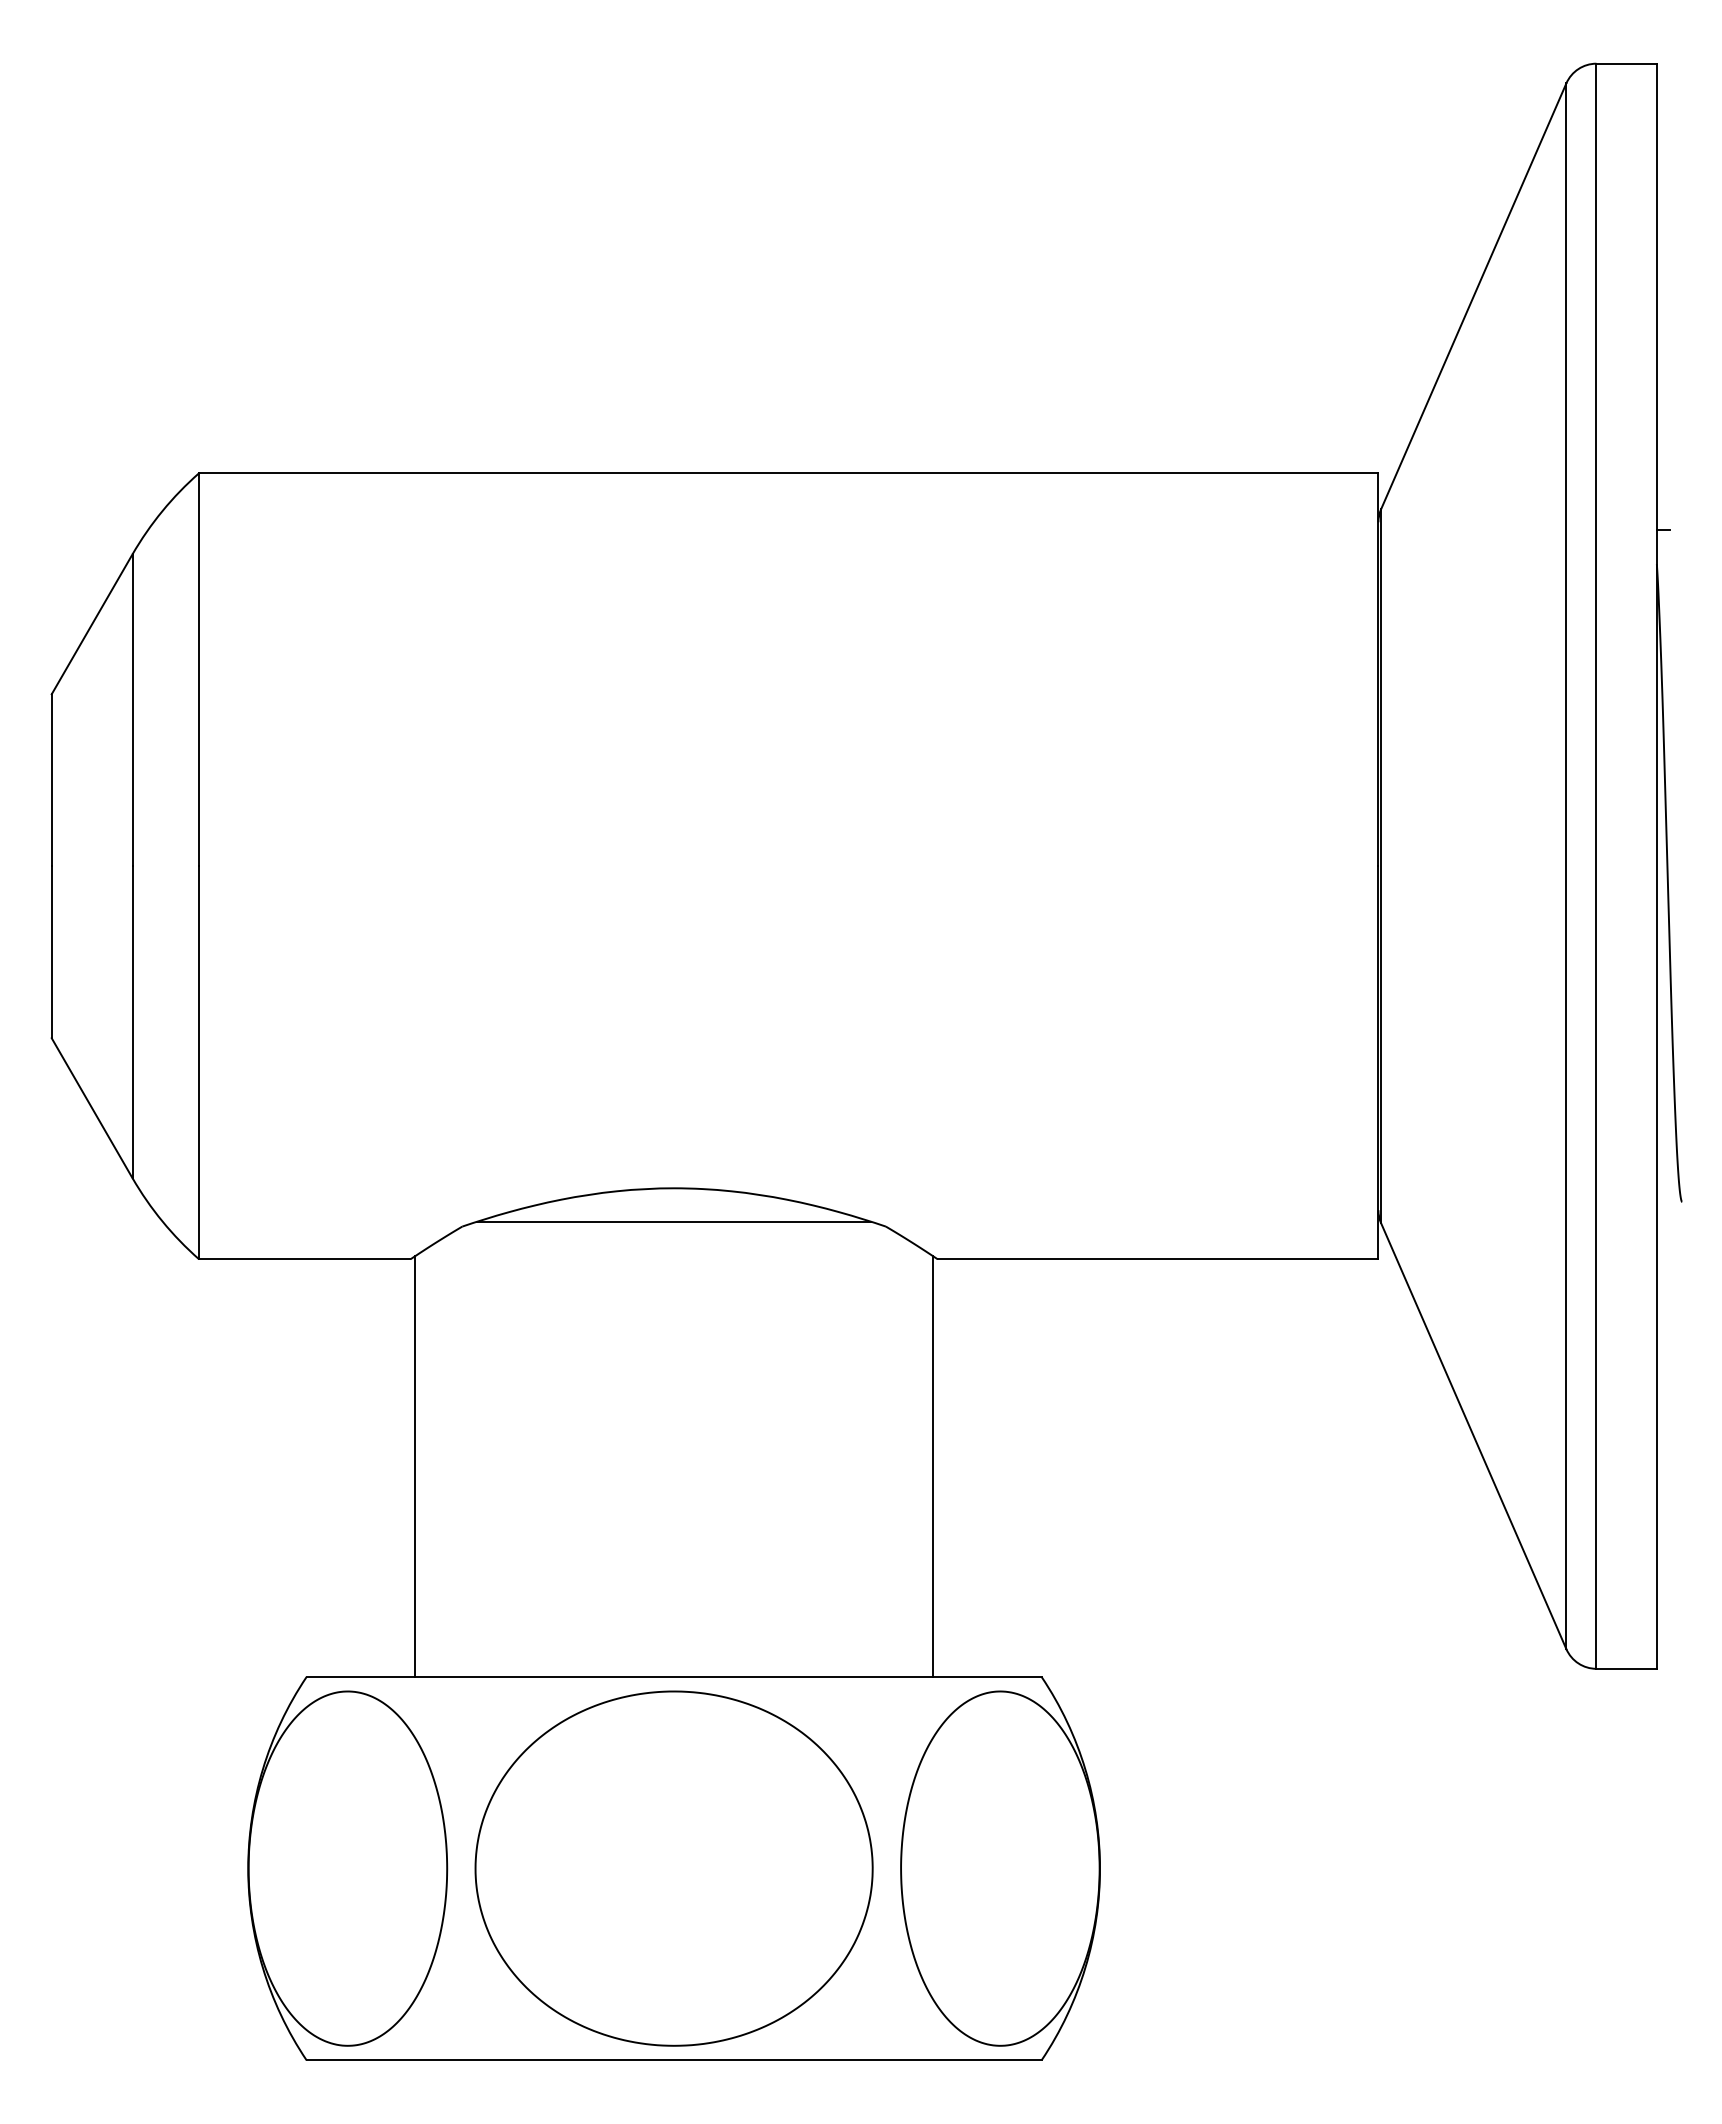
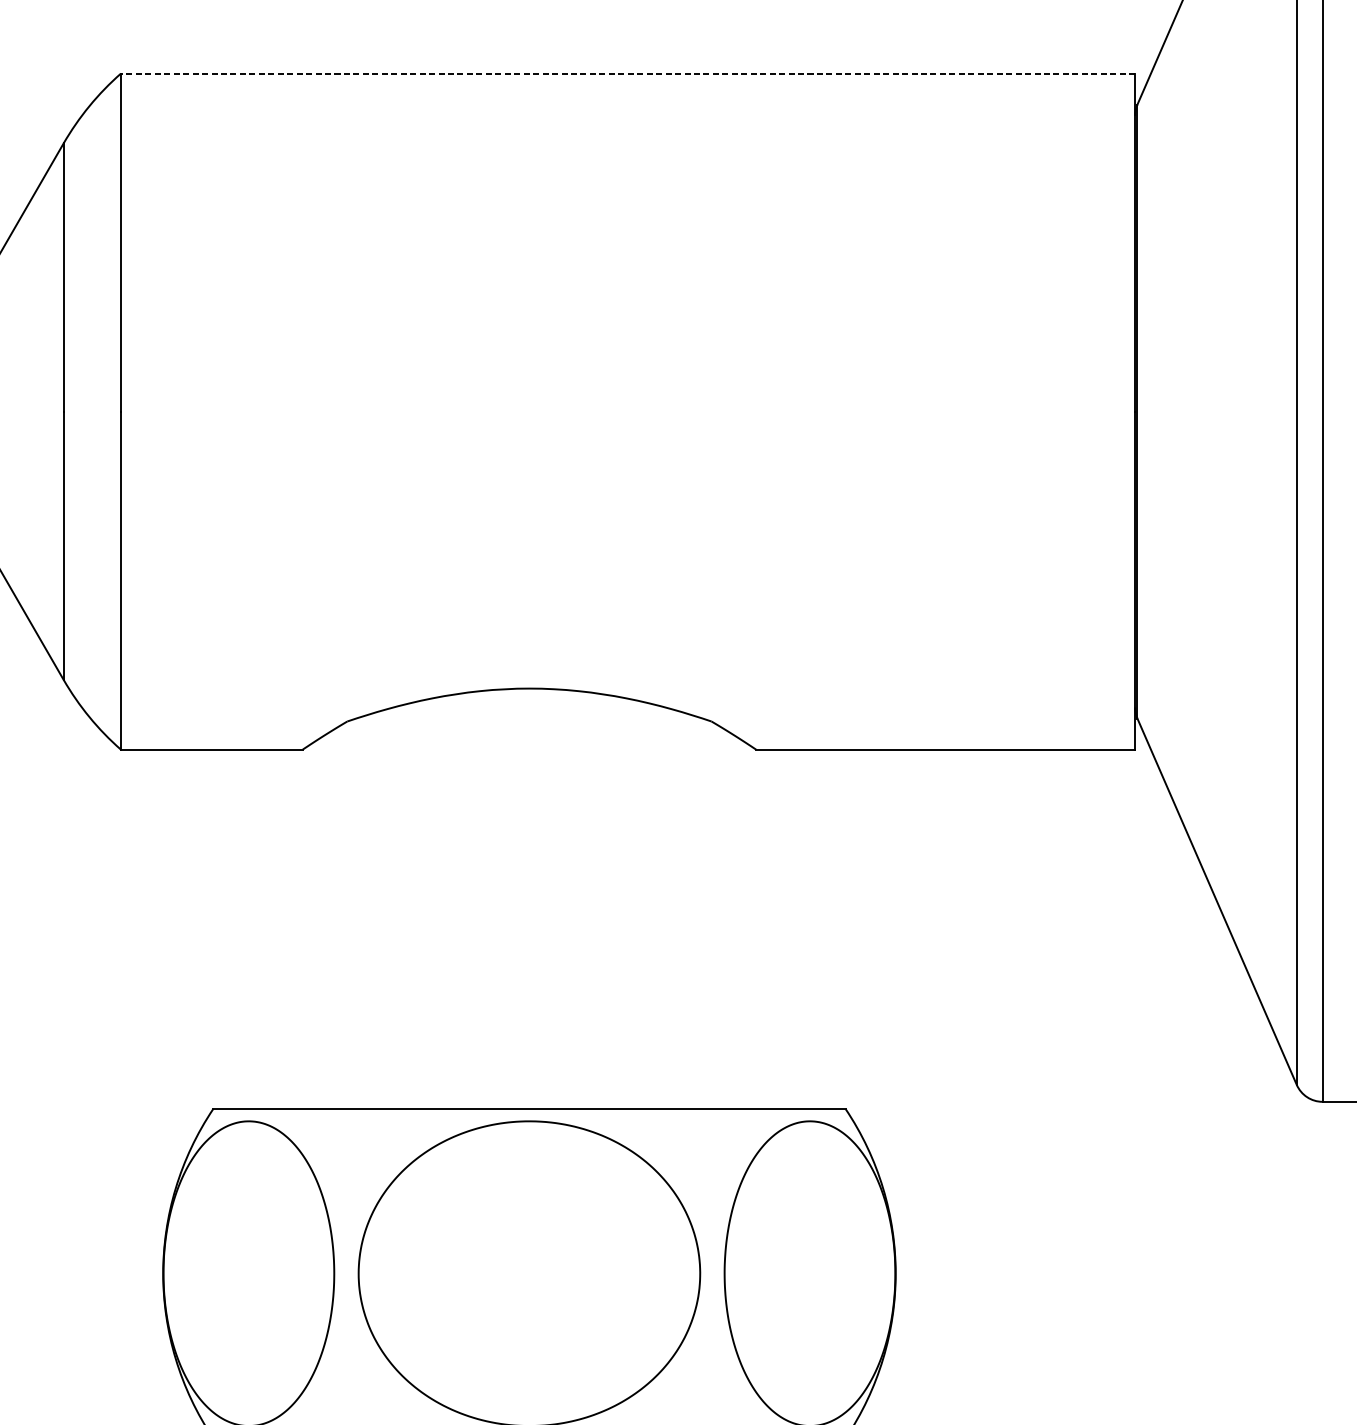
line: (788, 473) -> (627, 73), solid -> dashed
line: (674, 1221) -> (529, 717), removed
line: (415, 1466) -> (307, 927), removed
line: (932, 1466) -> (751, 927), removed

